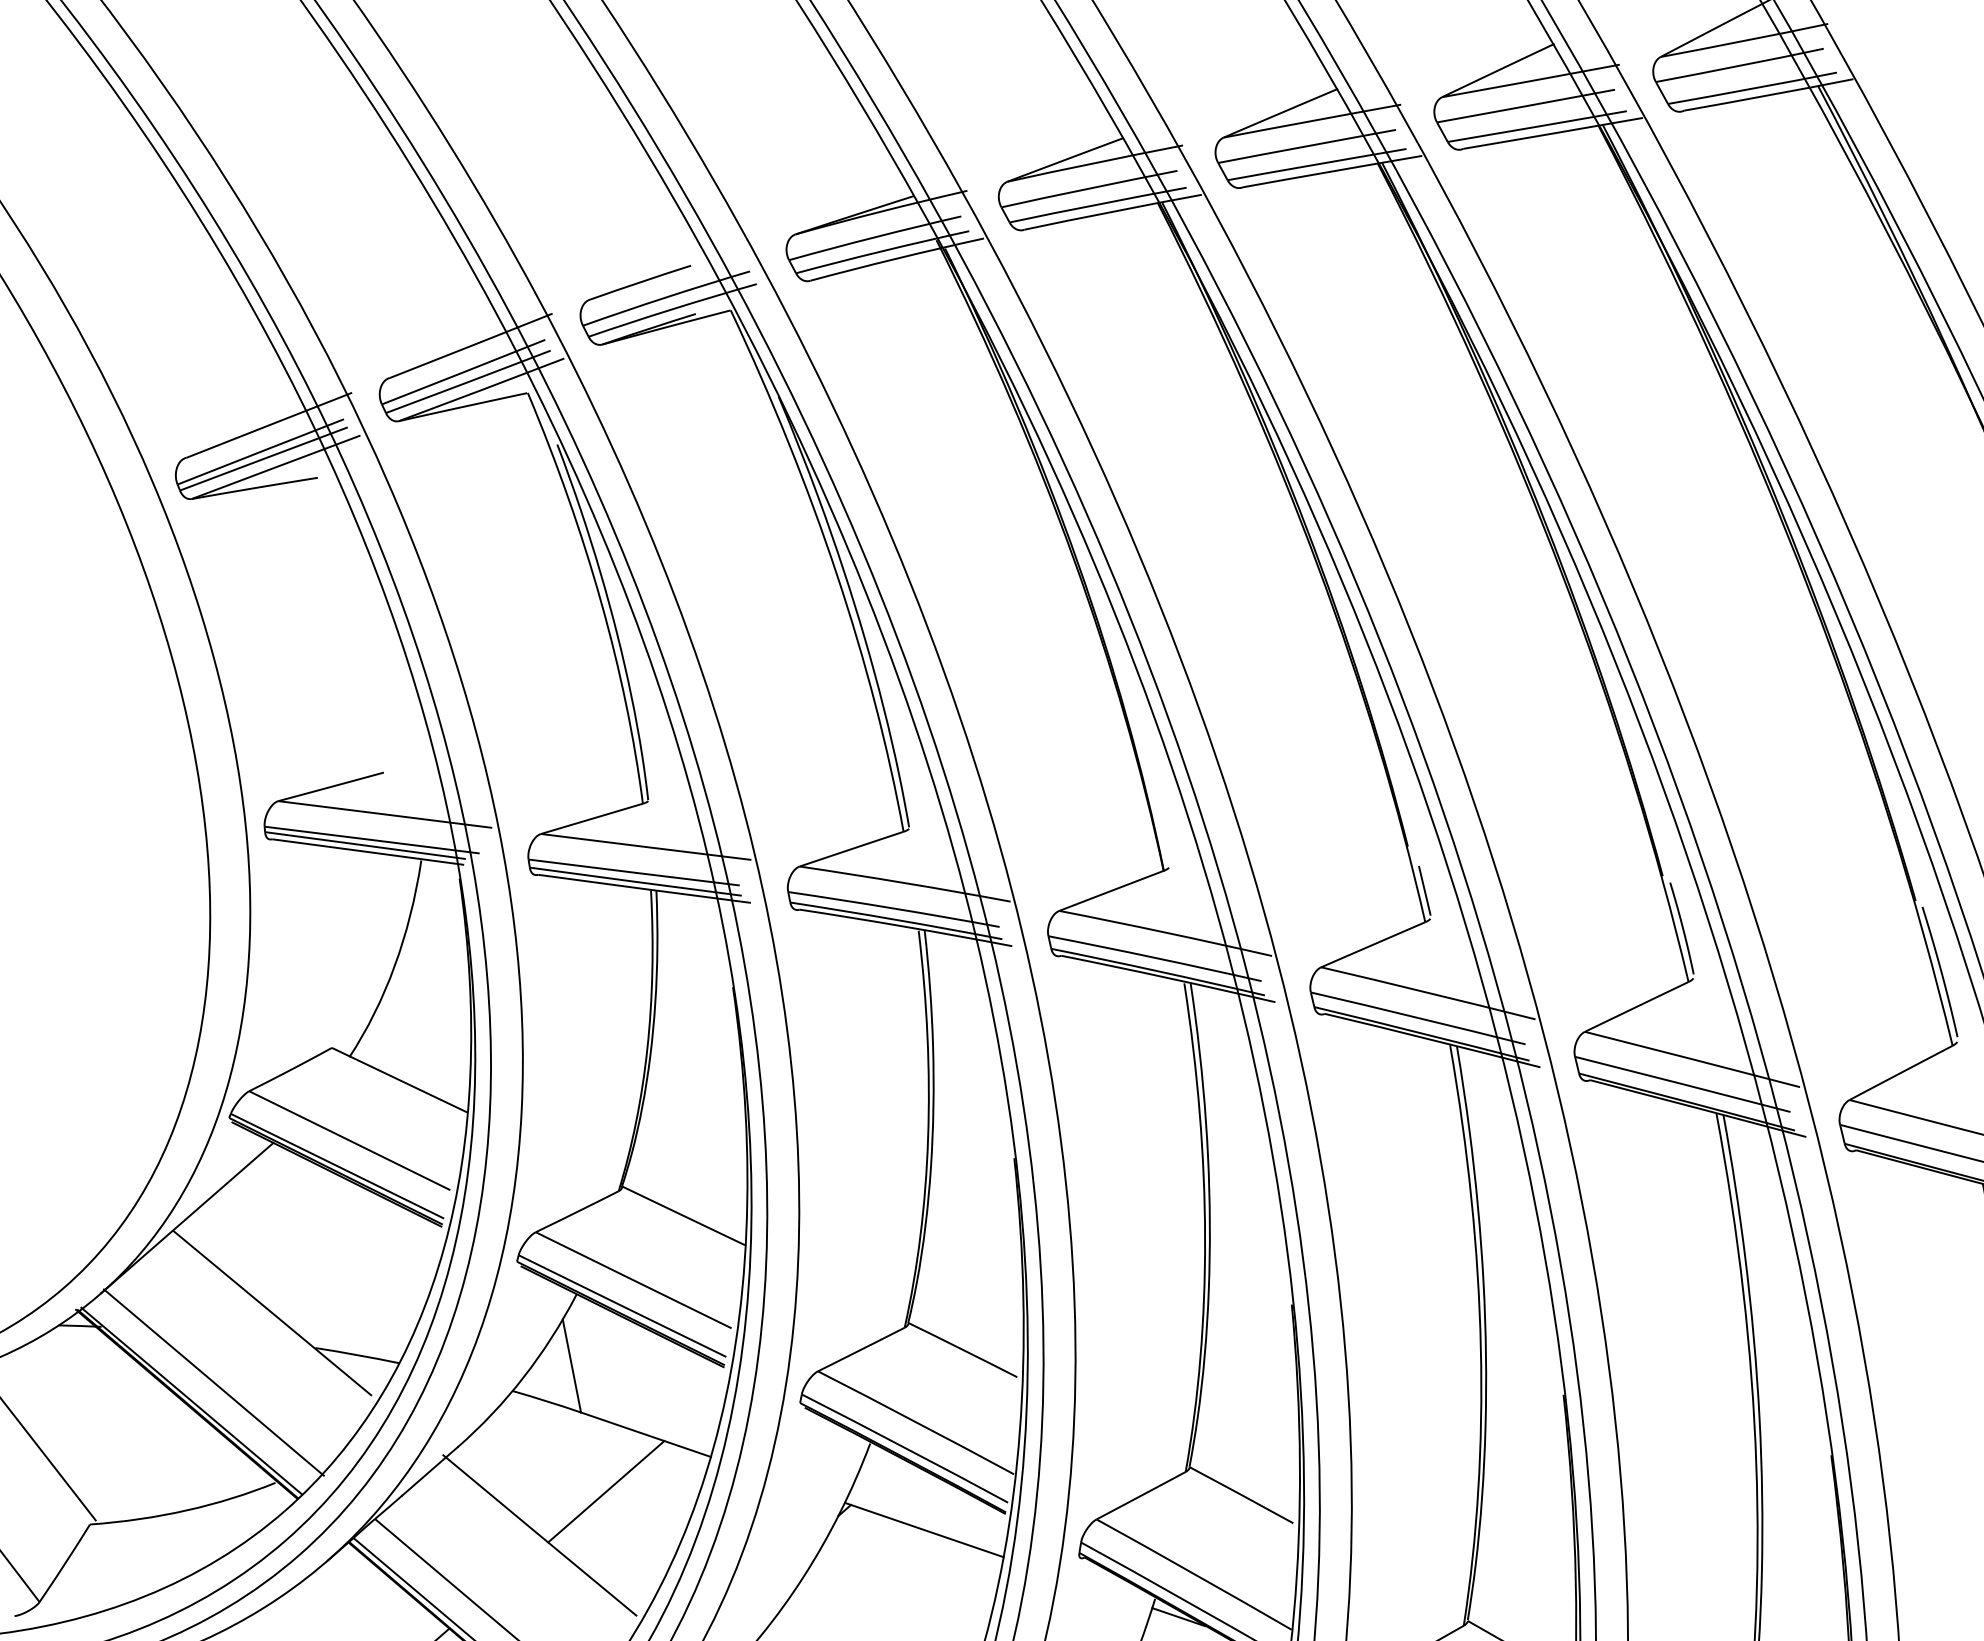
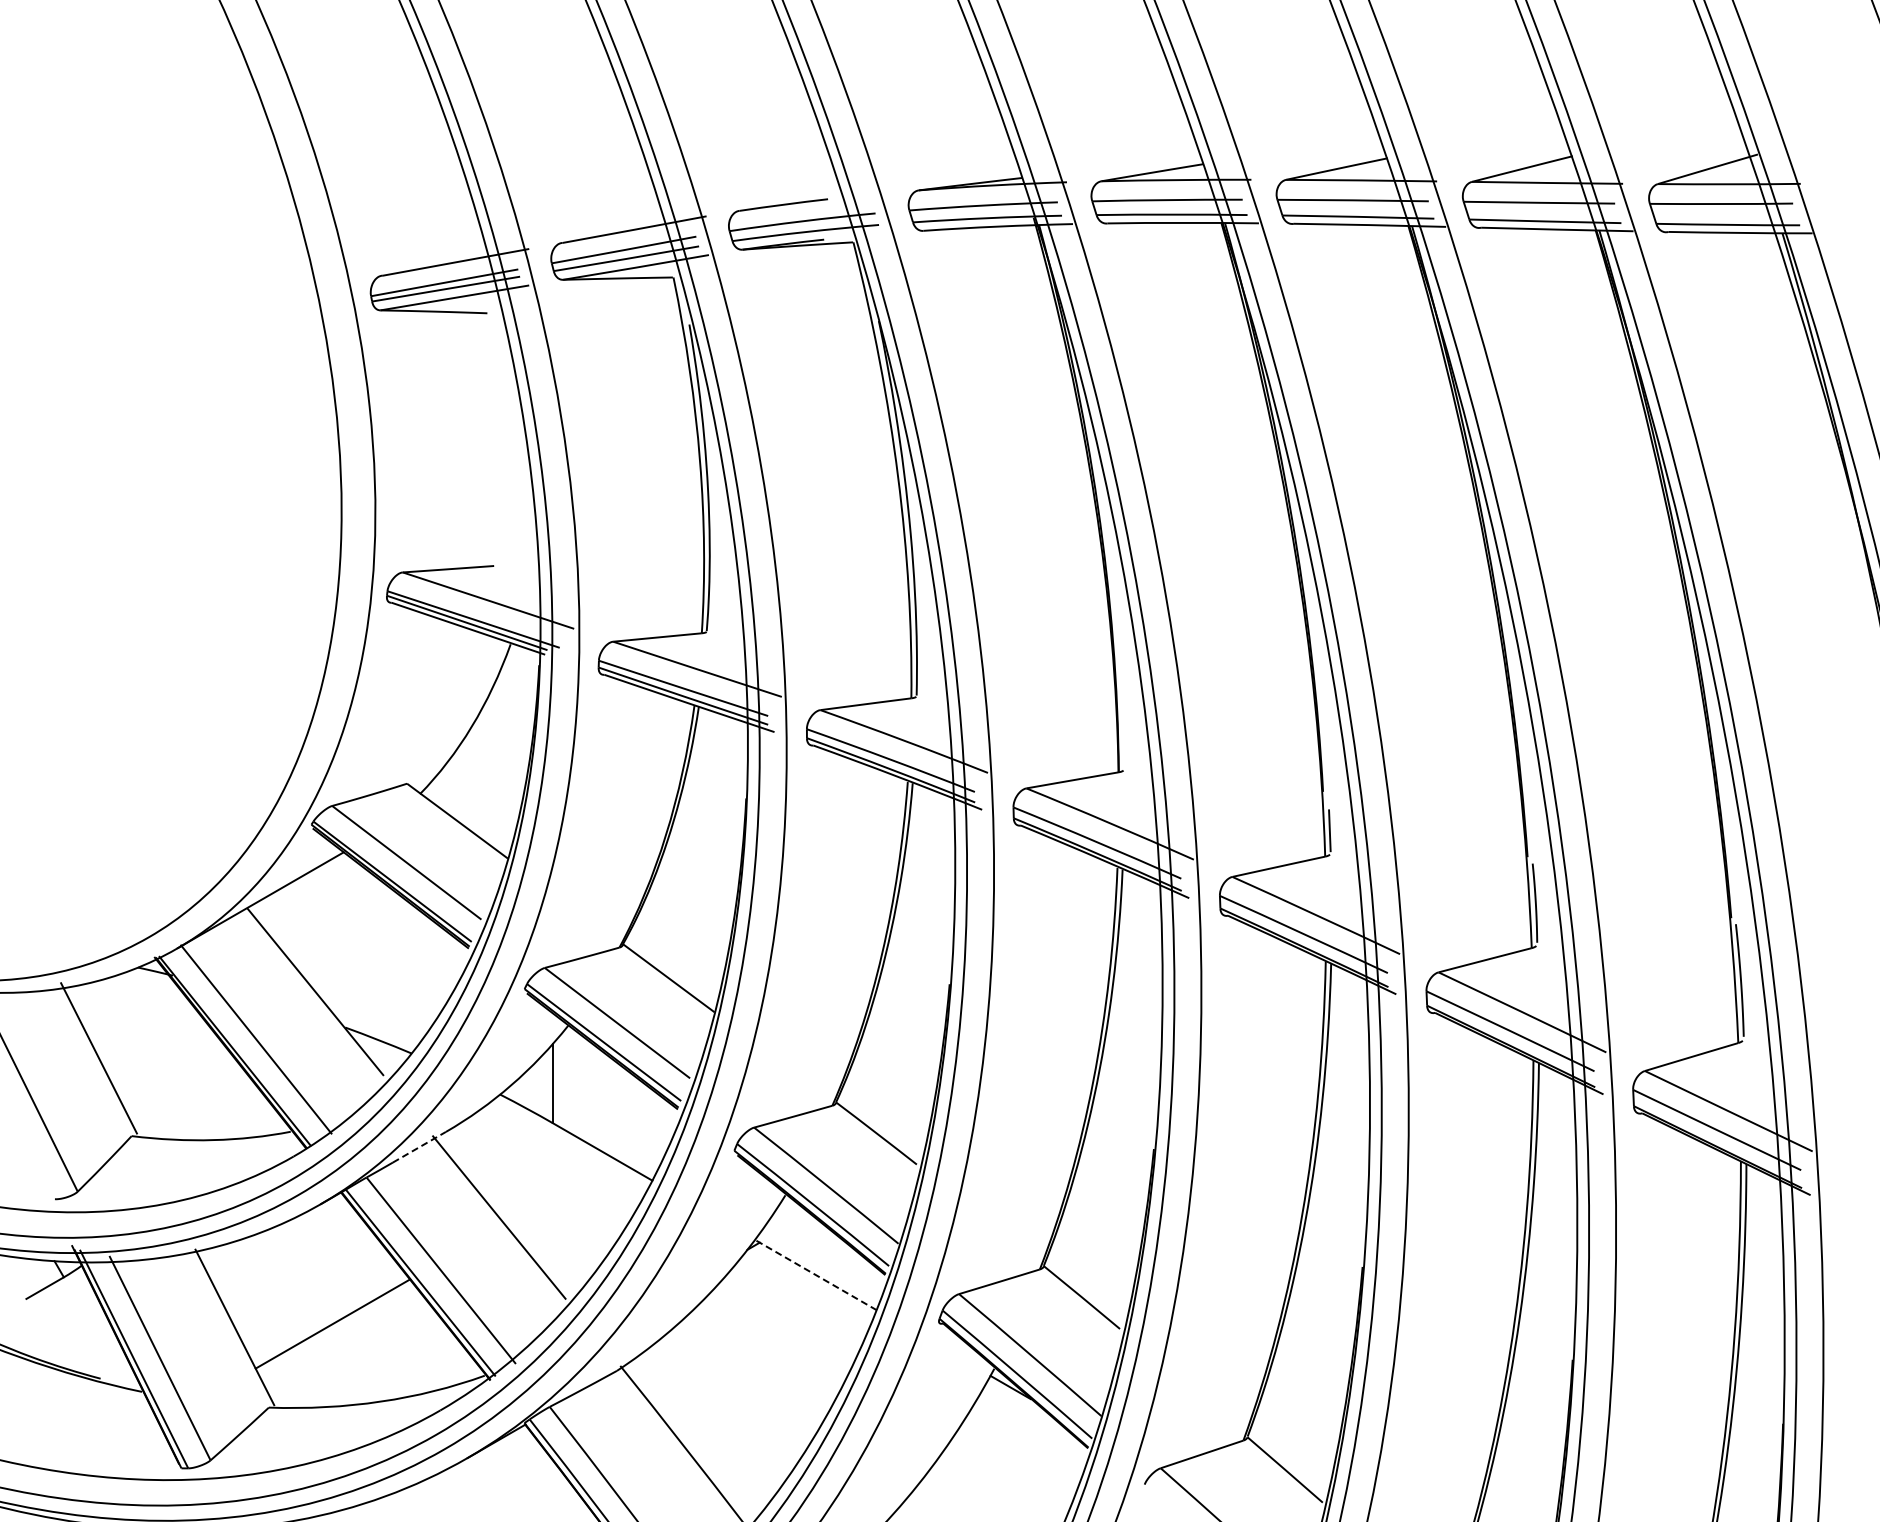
line: (430, 1471) -> (419, 1147), solid -> dashed
line: (605, 1491) -> (560, 1192), removed
line: (923, 1529) -> (815, 1274), solid -> dashed

